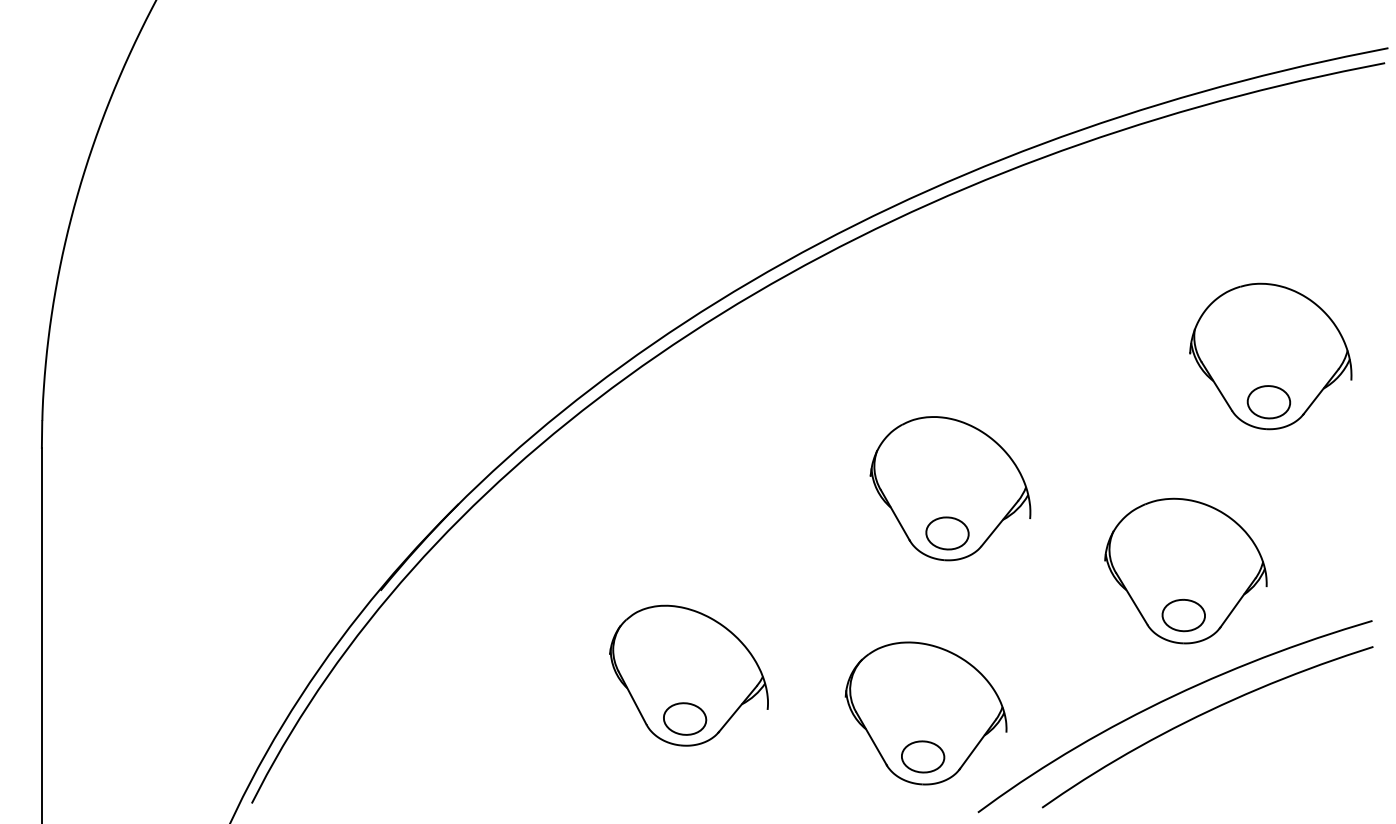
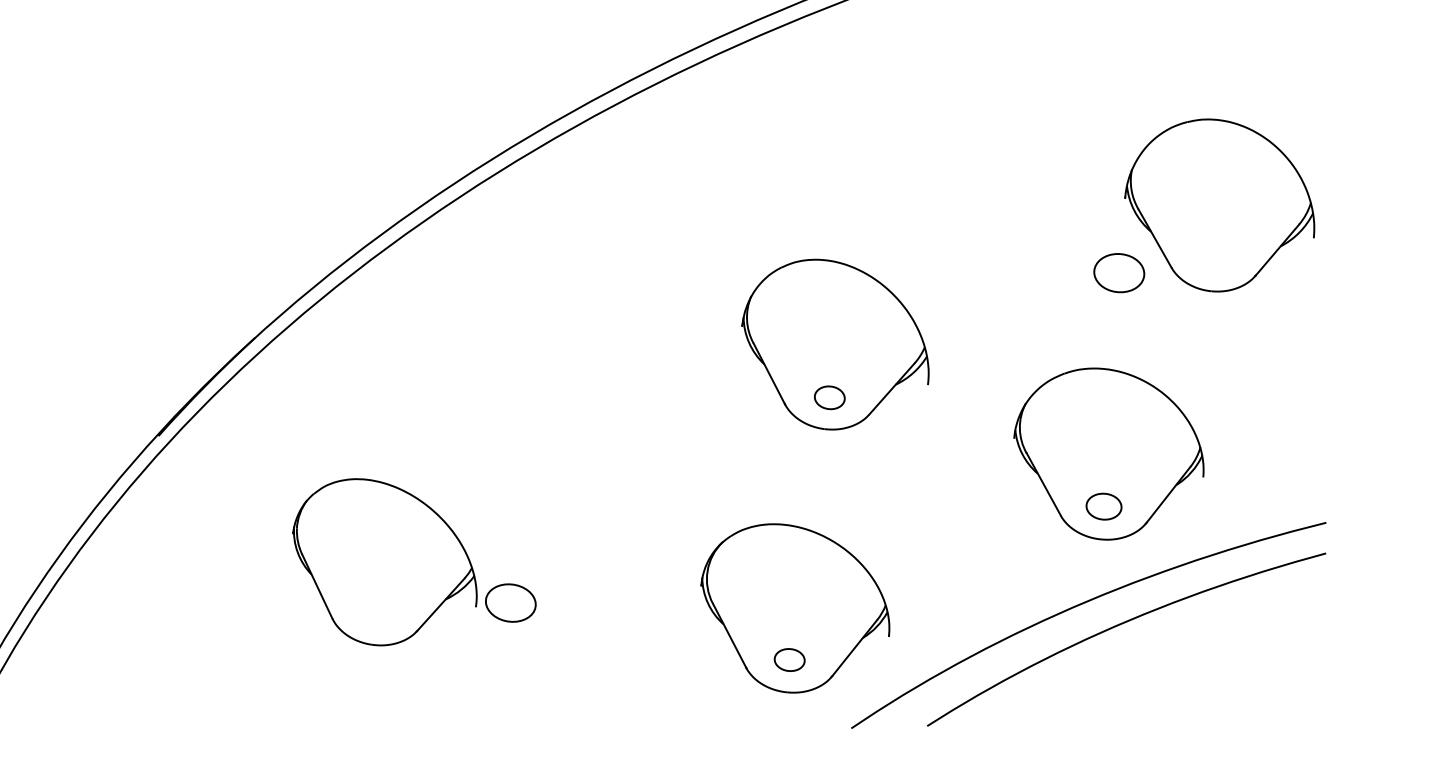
part: (1268, 402) -> (1118, 273), moved
part: (947, 533) -> (829, 397), size x0.6
part: (1183, 615) -> (1103, 506), size x0.7
part: (688, 675) -> (384, 562), moved
part: (923, 756) -> (790, 659), size x0.6

